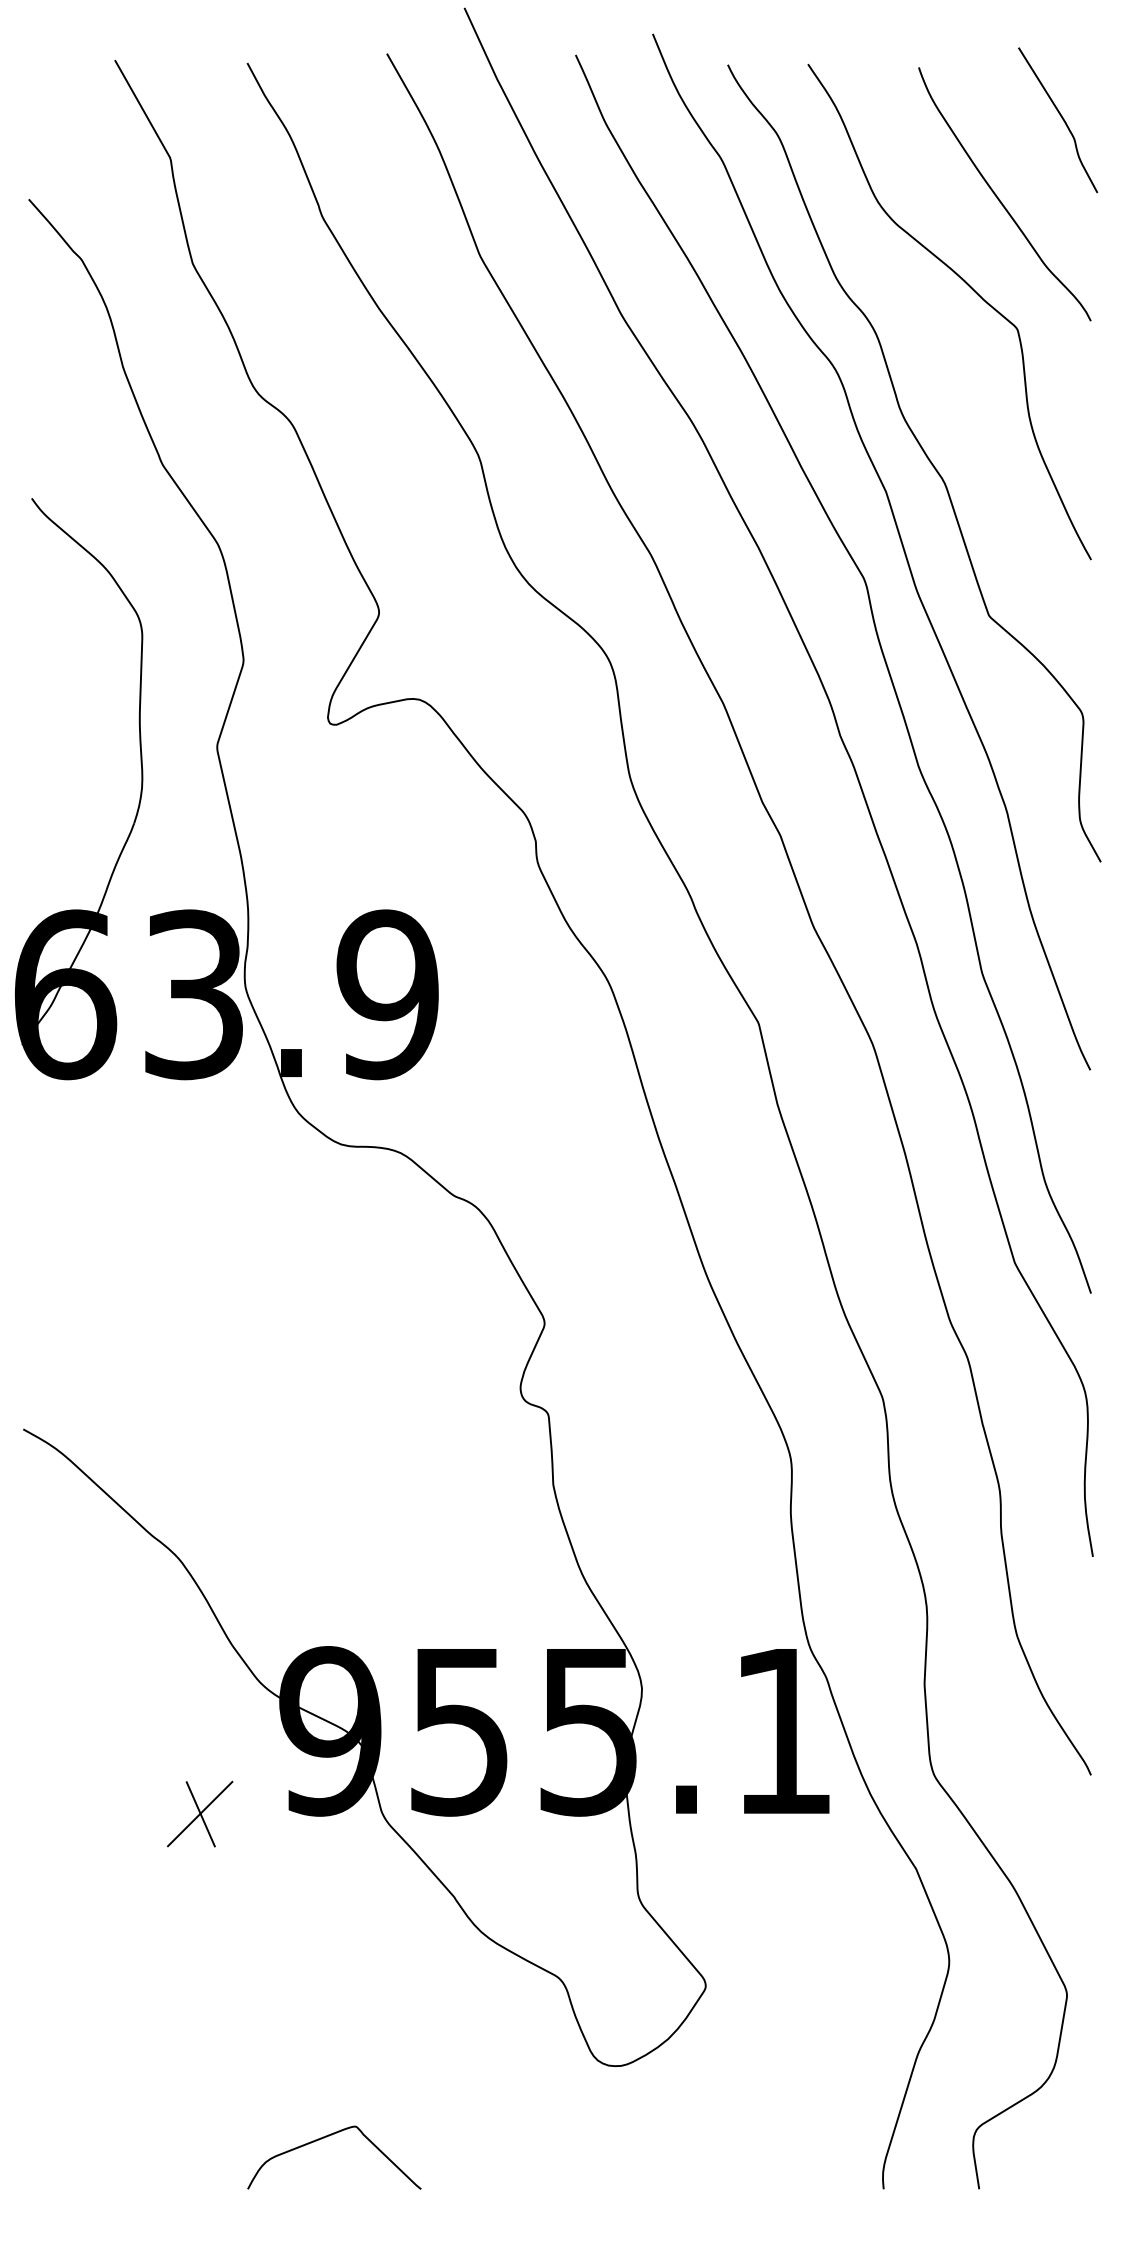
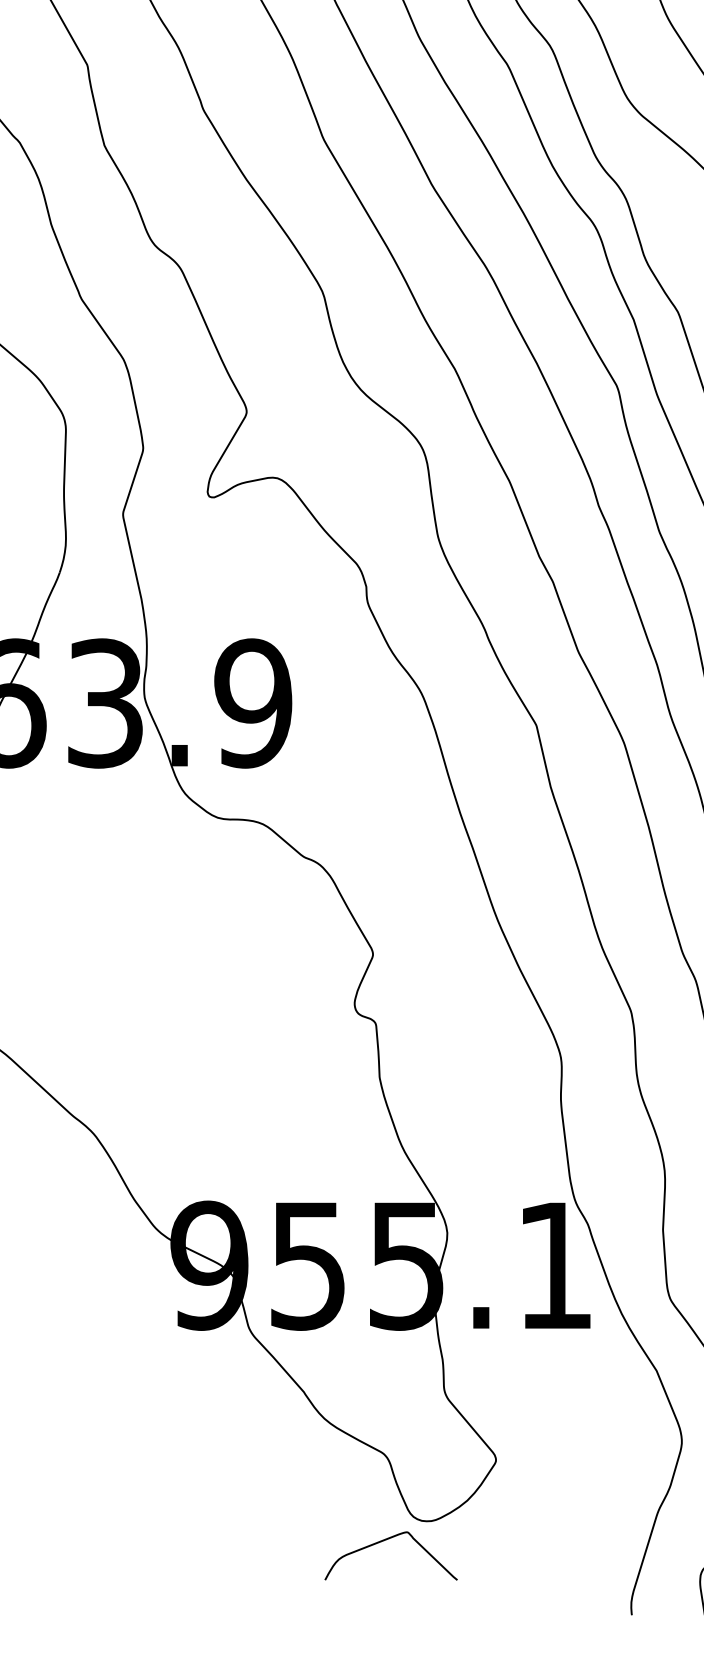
part: (200, 1813) -> (110, 1328), removed
curve: (324, 2138) -> (383, 1541), moved

